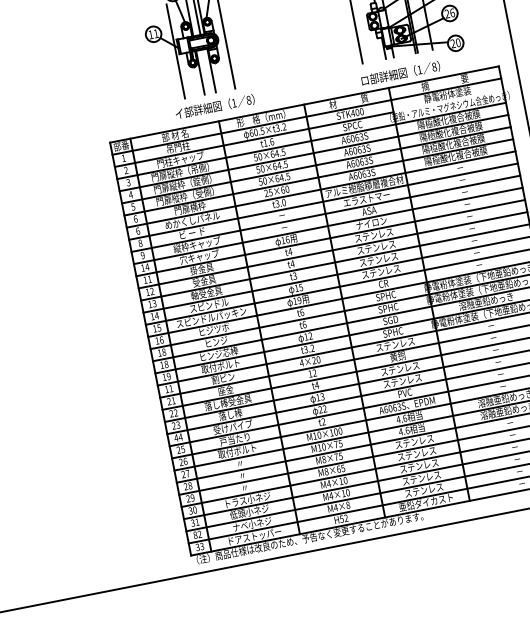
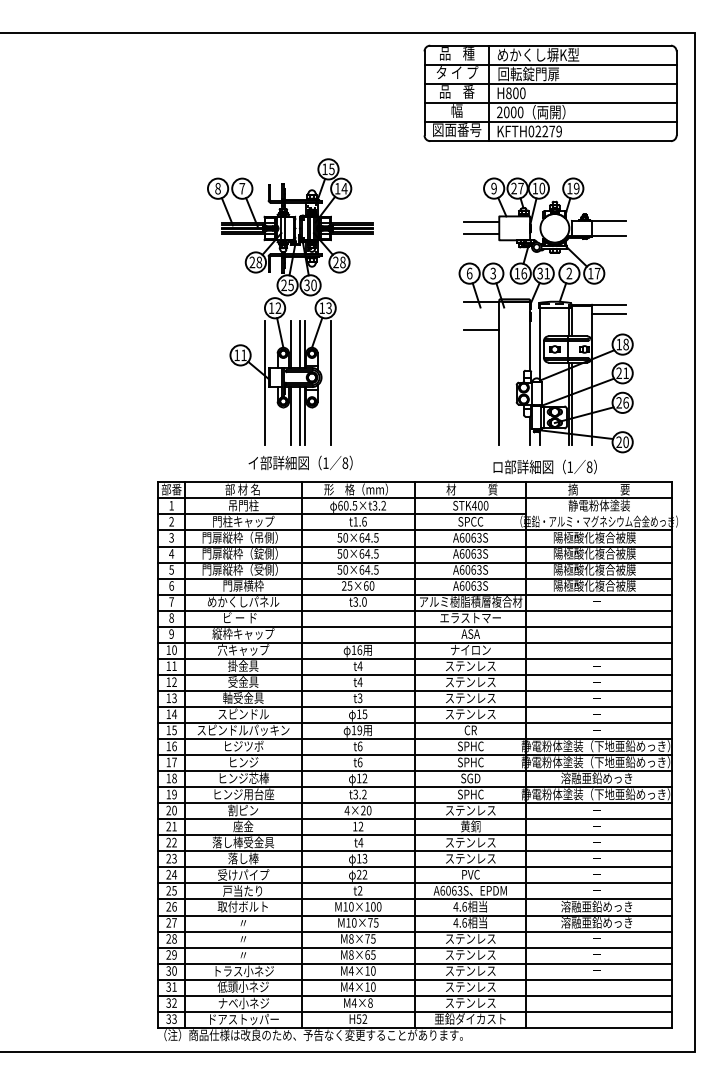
line: (207, 70) -> (300, 415), added
text: (137, 230) -> (171, 601), 6 -> 7
text: (147, 266) -> (174, 649), 14 -> 10
text: (164, 352) -> (174, 762), 18 -> 17
text: (221, 366) -> (244, 794), 取付ボルト -> ヒンジ用台座
text: (168, 389) -> (171, 810), 11 -> 20
text: (176, 437) -> (168, 874), 44 -> 24
text: (195, 534) -> (168, 1002), 82 -> 32

